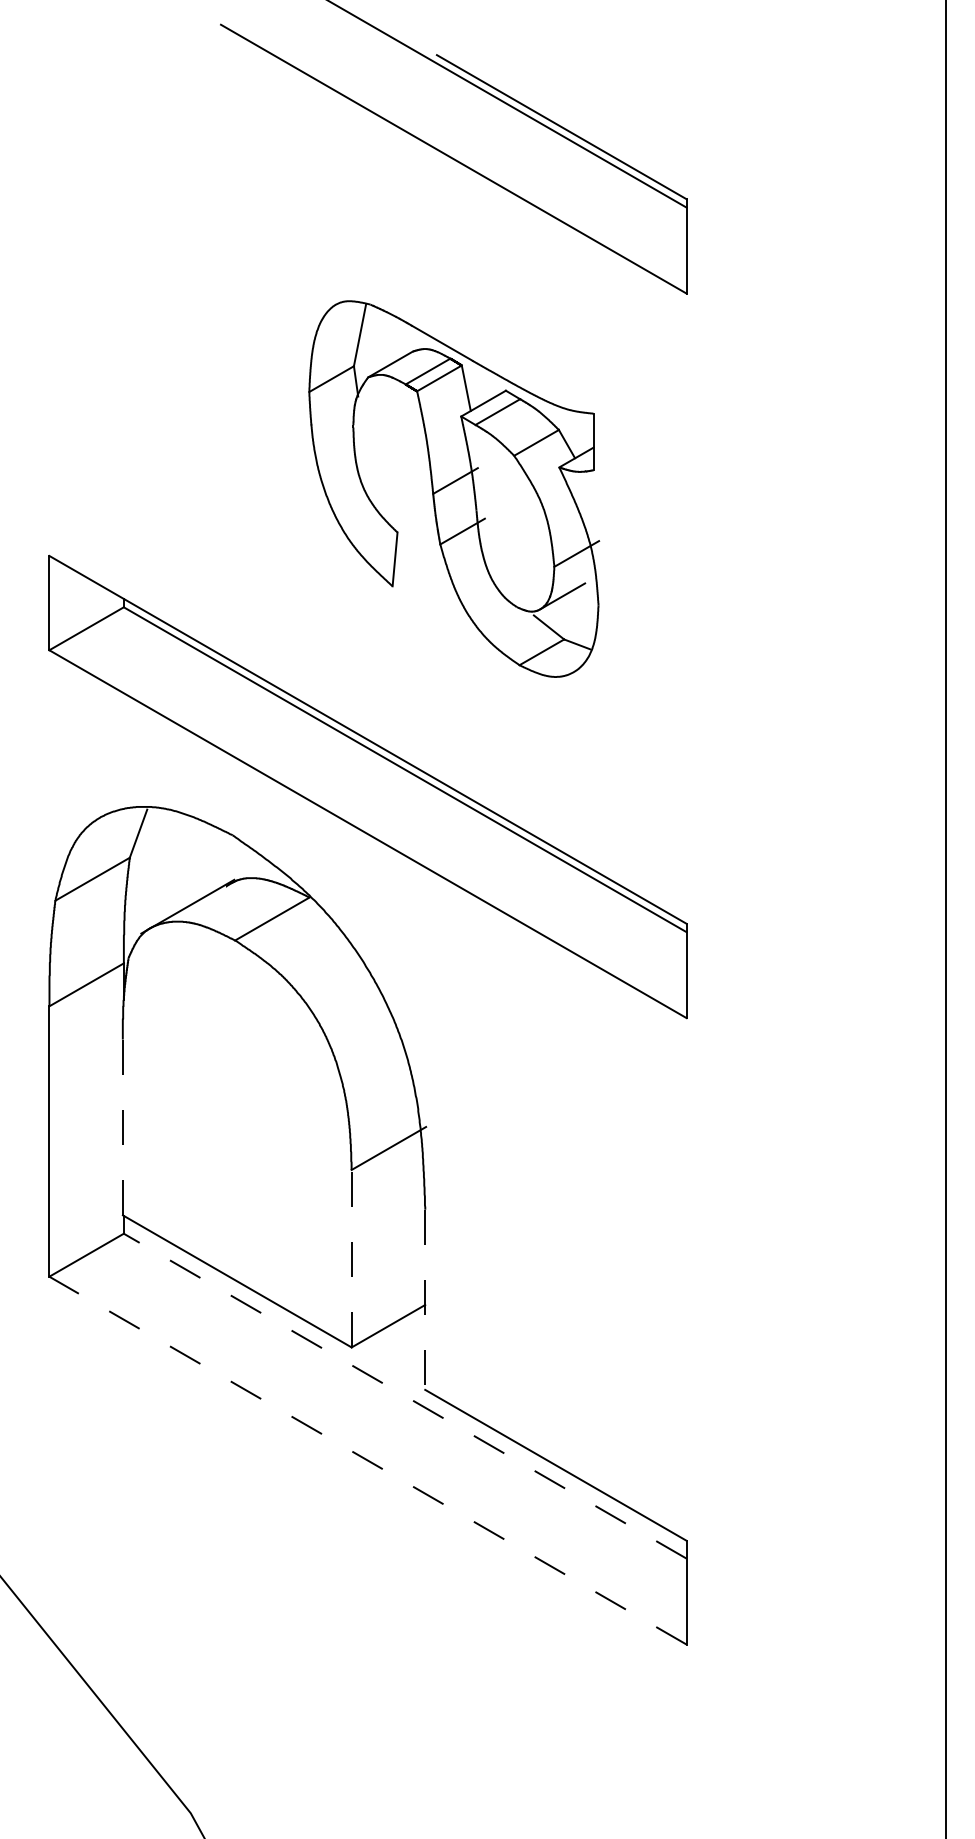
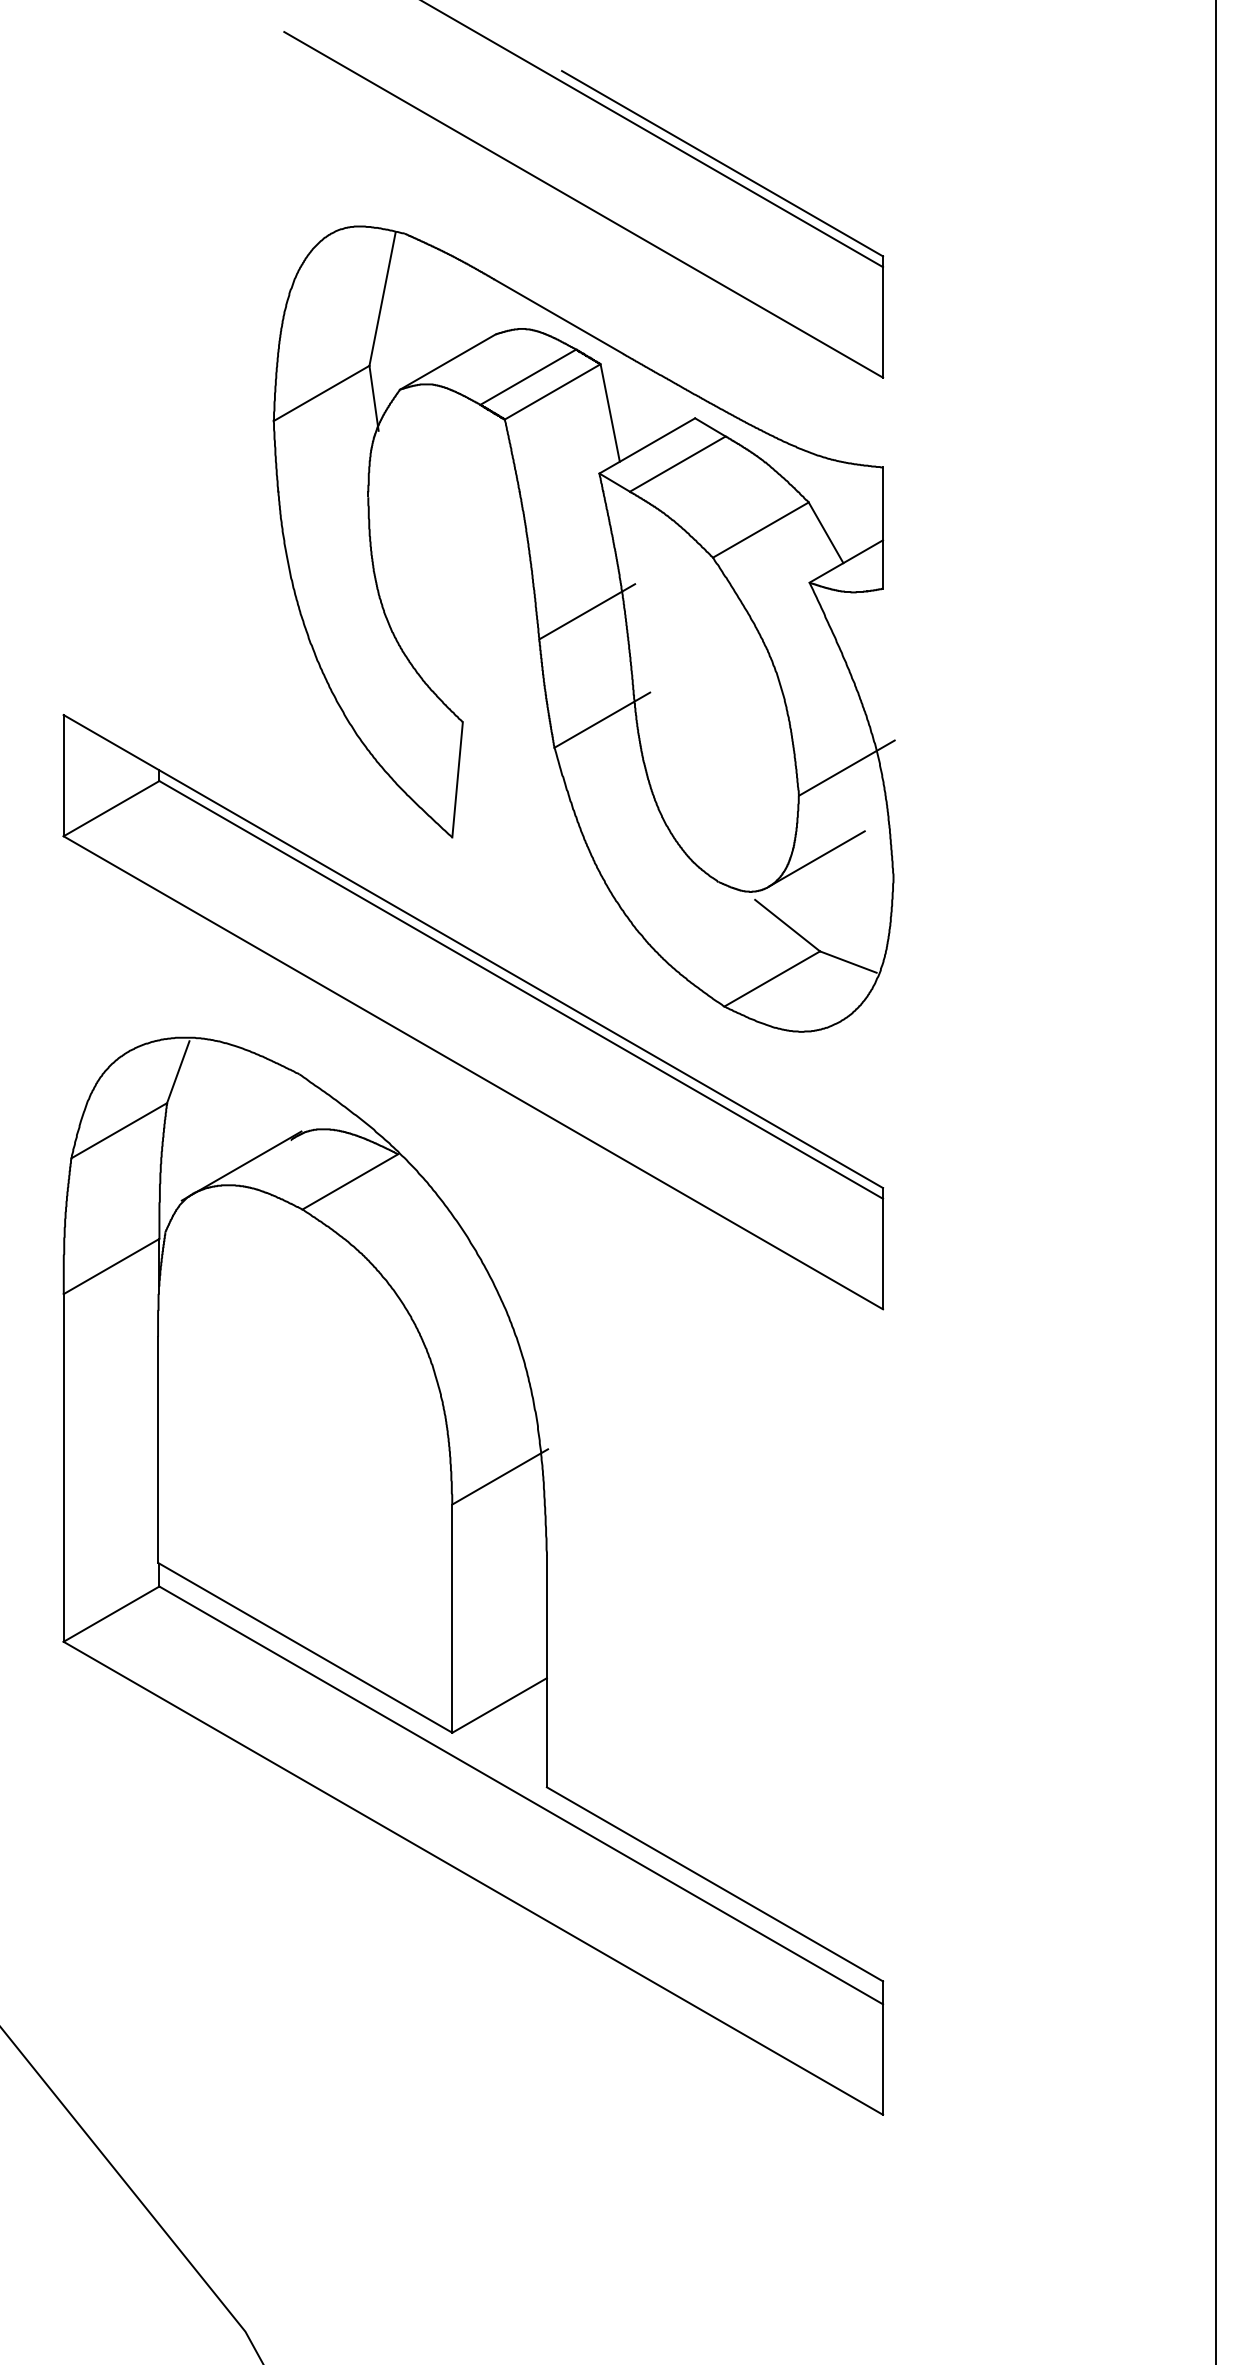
part: (453, 488) -> (583, 628), size x1.67
line: (123, 1127) -> (158, 1449), dashed -> solid
line: (351, 1258) -> (452, 1618), dashed -> solid
line: (424, 1299) -> (546, 1671), dashed -> solid
line: (405, 1396) -> (521, 1795), dashed -> solid
line: (367, 1460) -> (472, 1878), dashed -> solid

